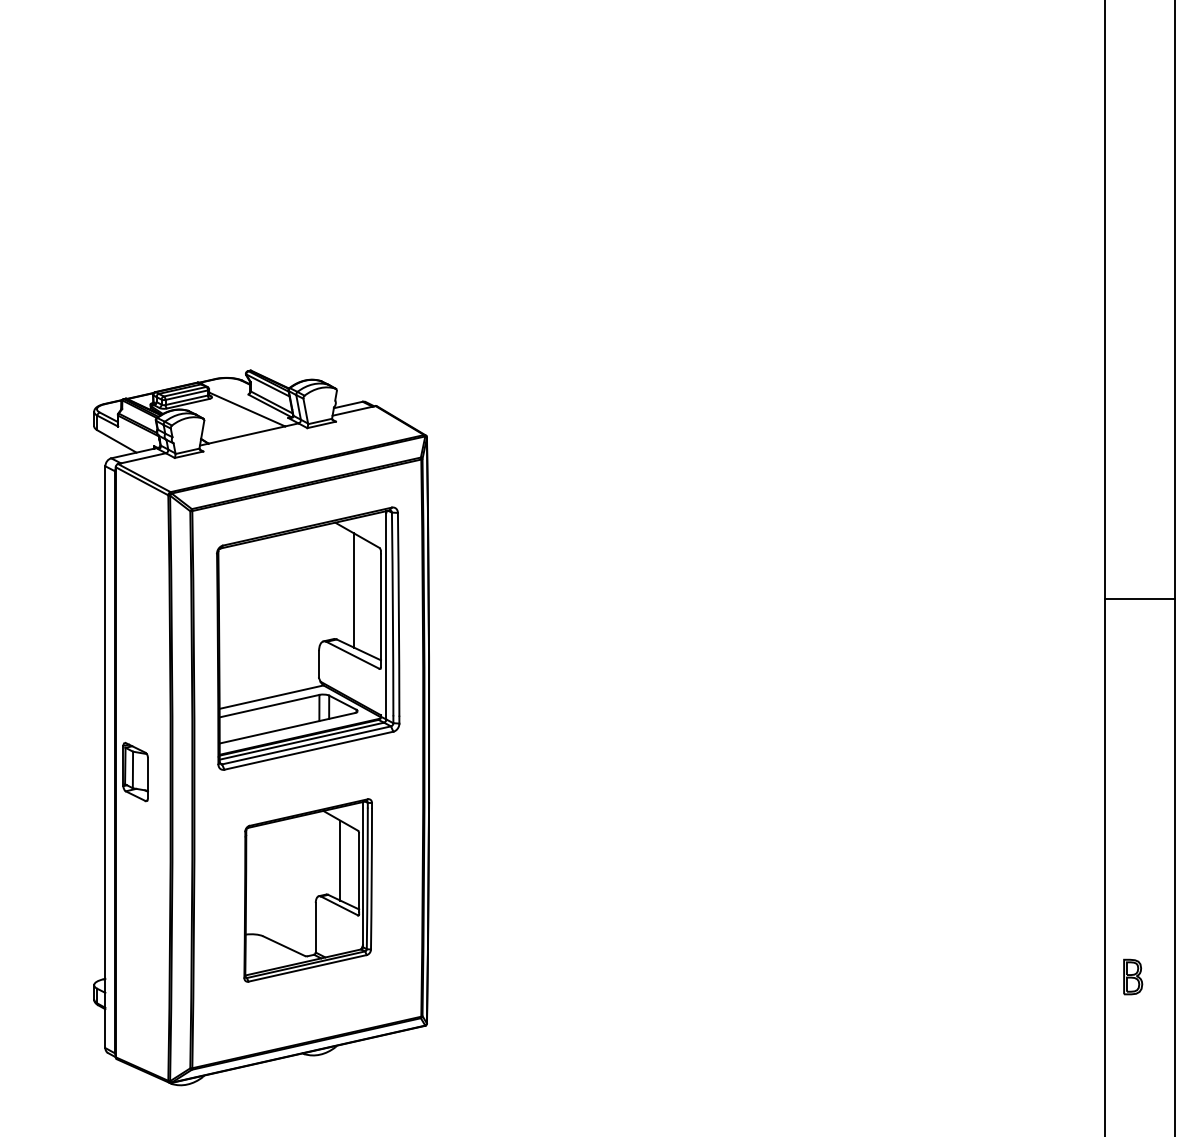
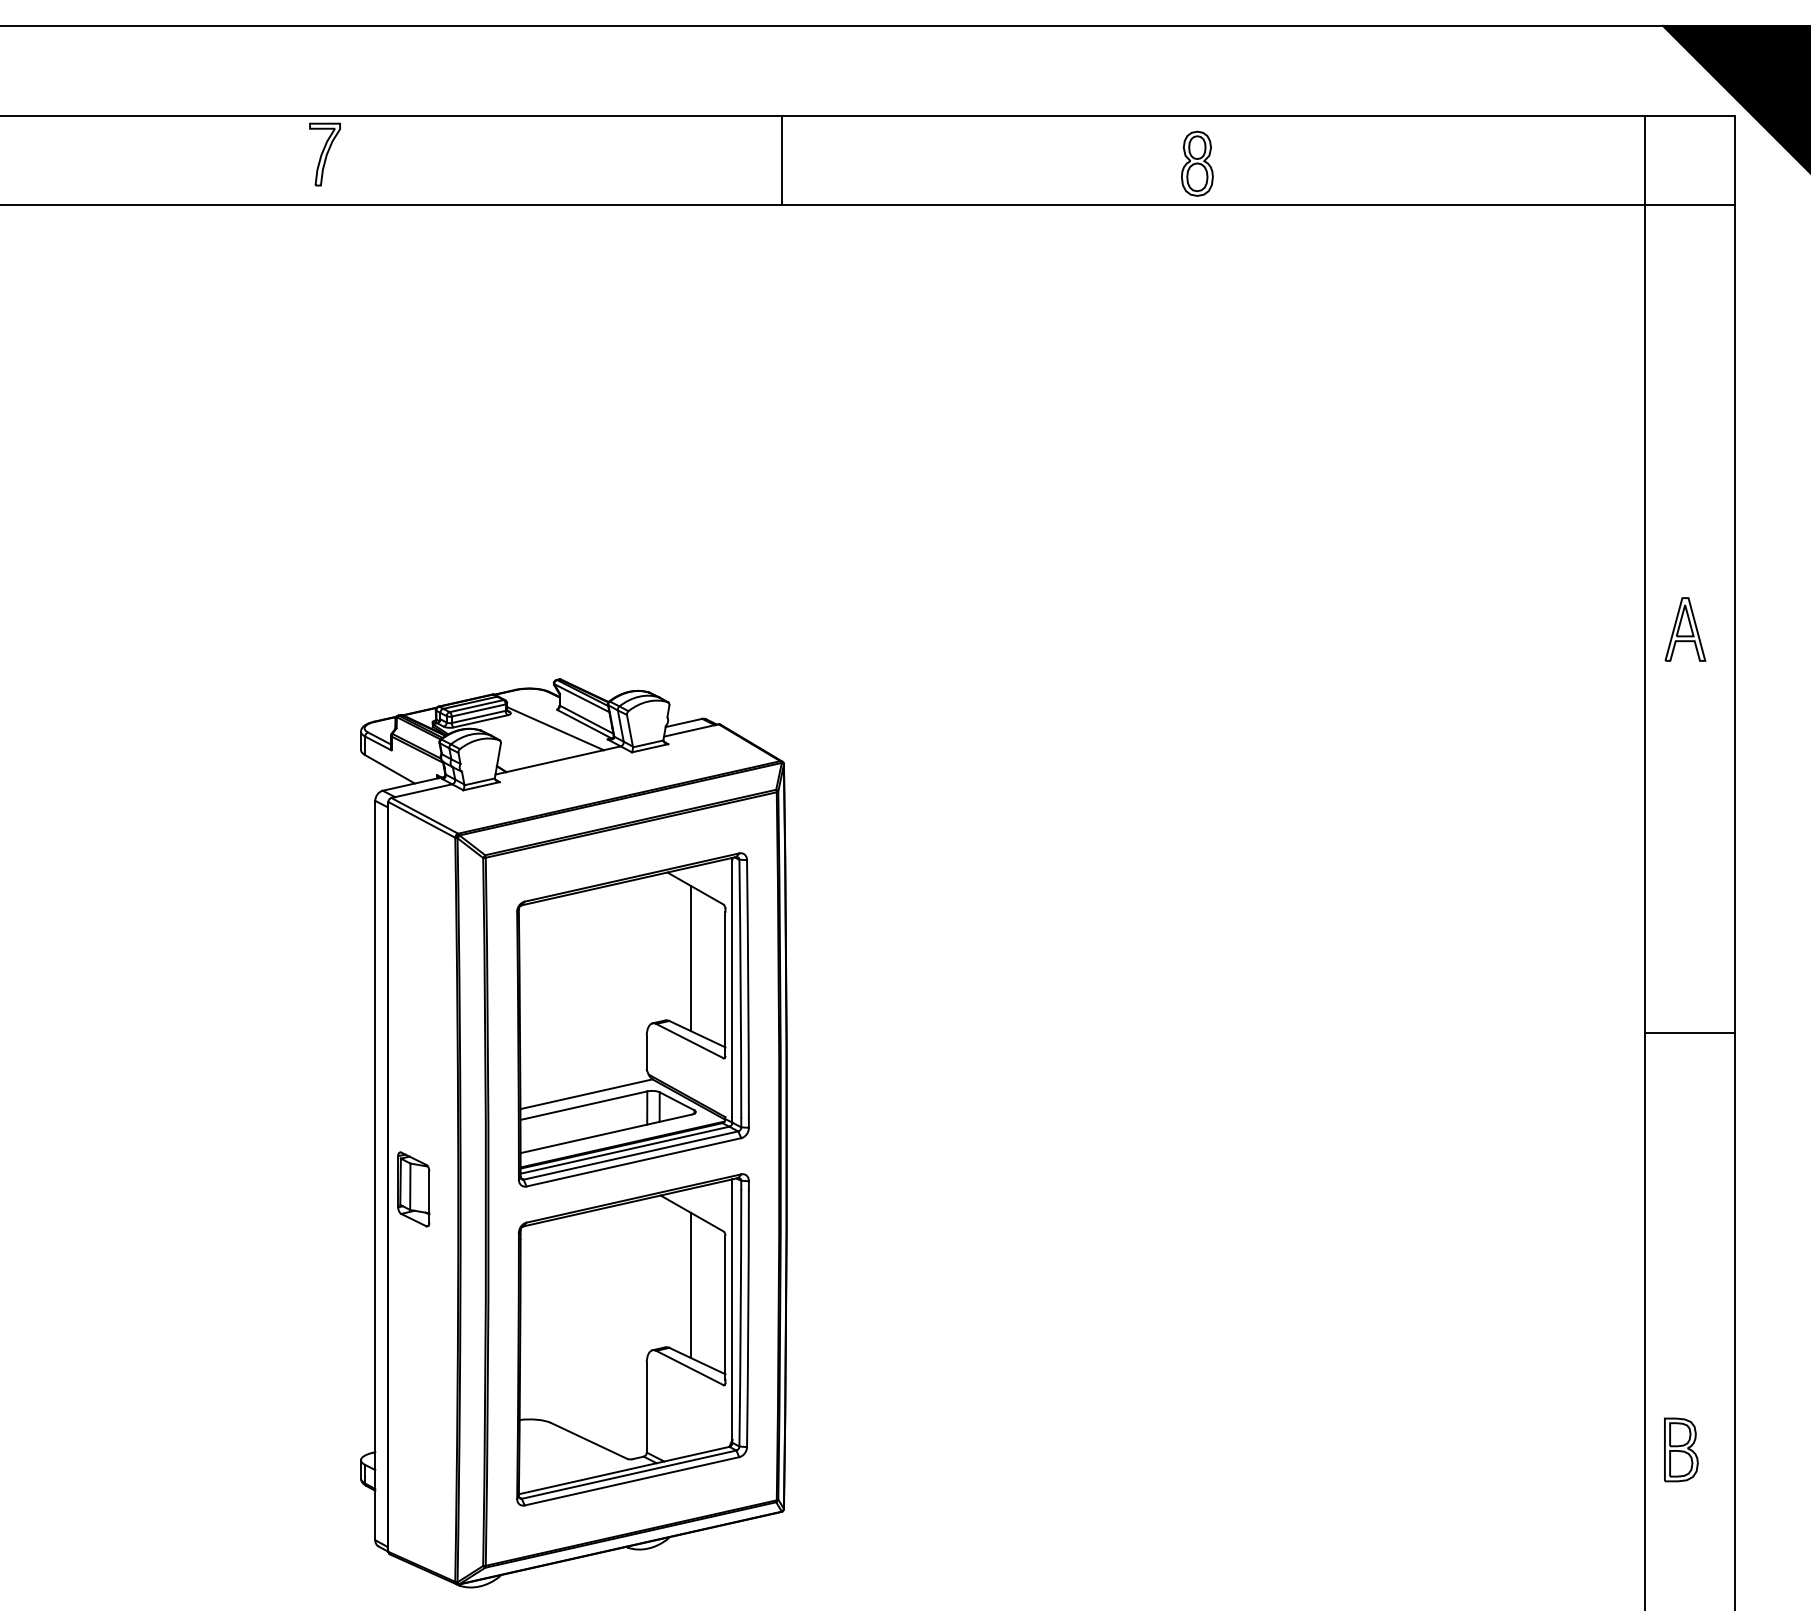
part: (1136, 331) -> (1685, 629), added
line: (1139, 599) -> (1689, 1033), moved
part: (307, 890) -> (632, 1339), size x1.43
part: (1133, 976) -> (1681, 1449), size x1.43

